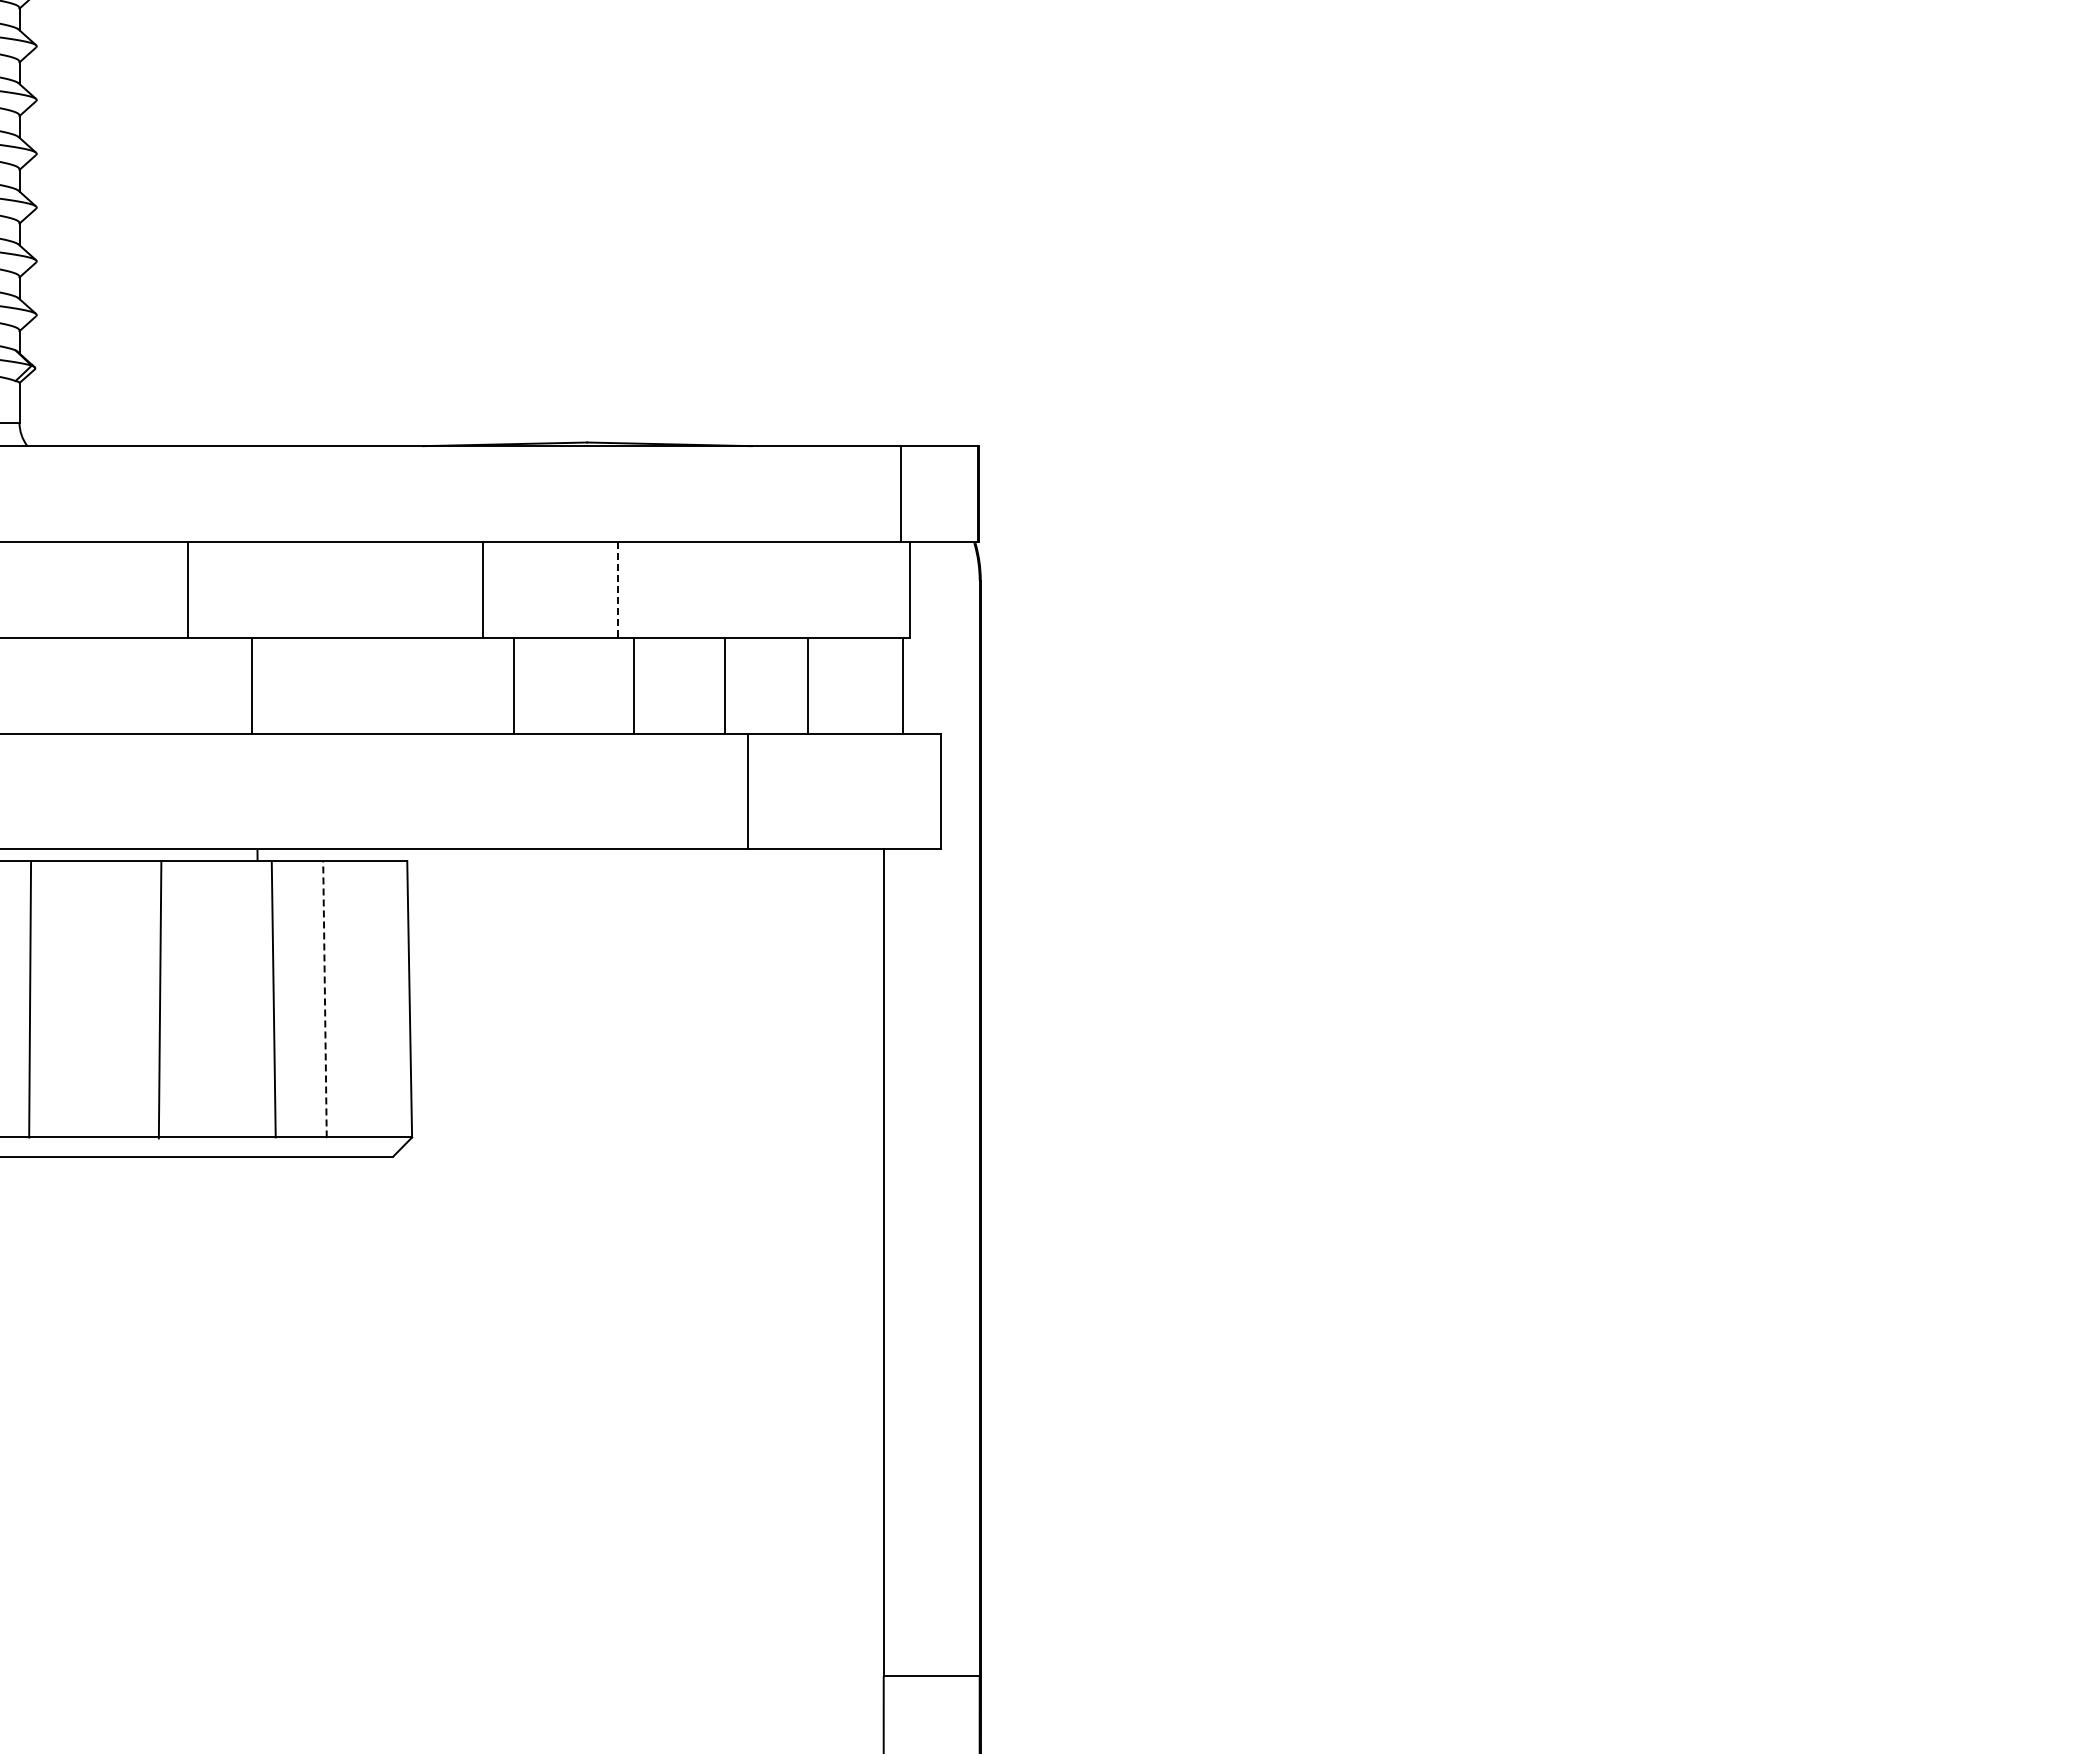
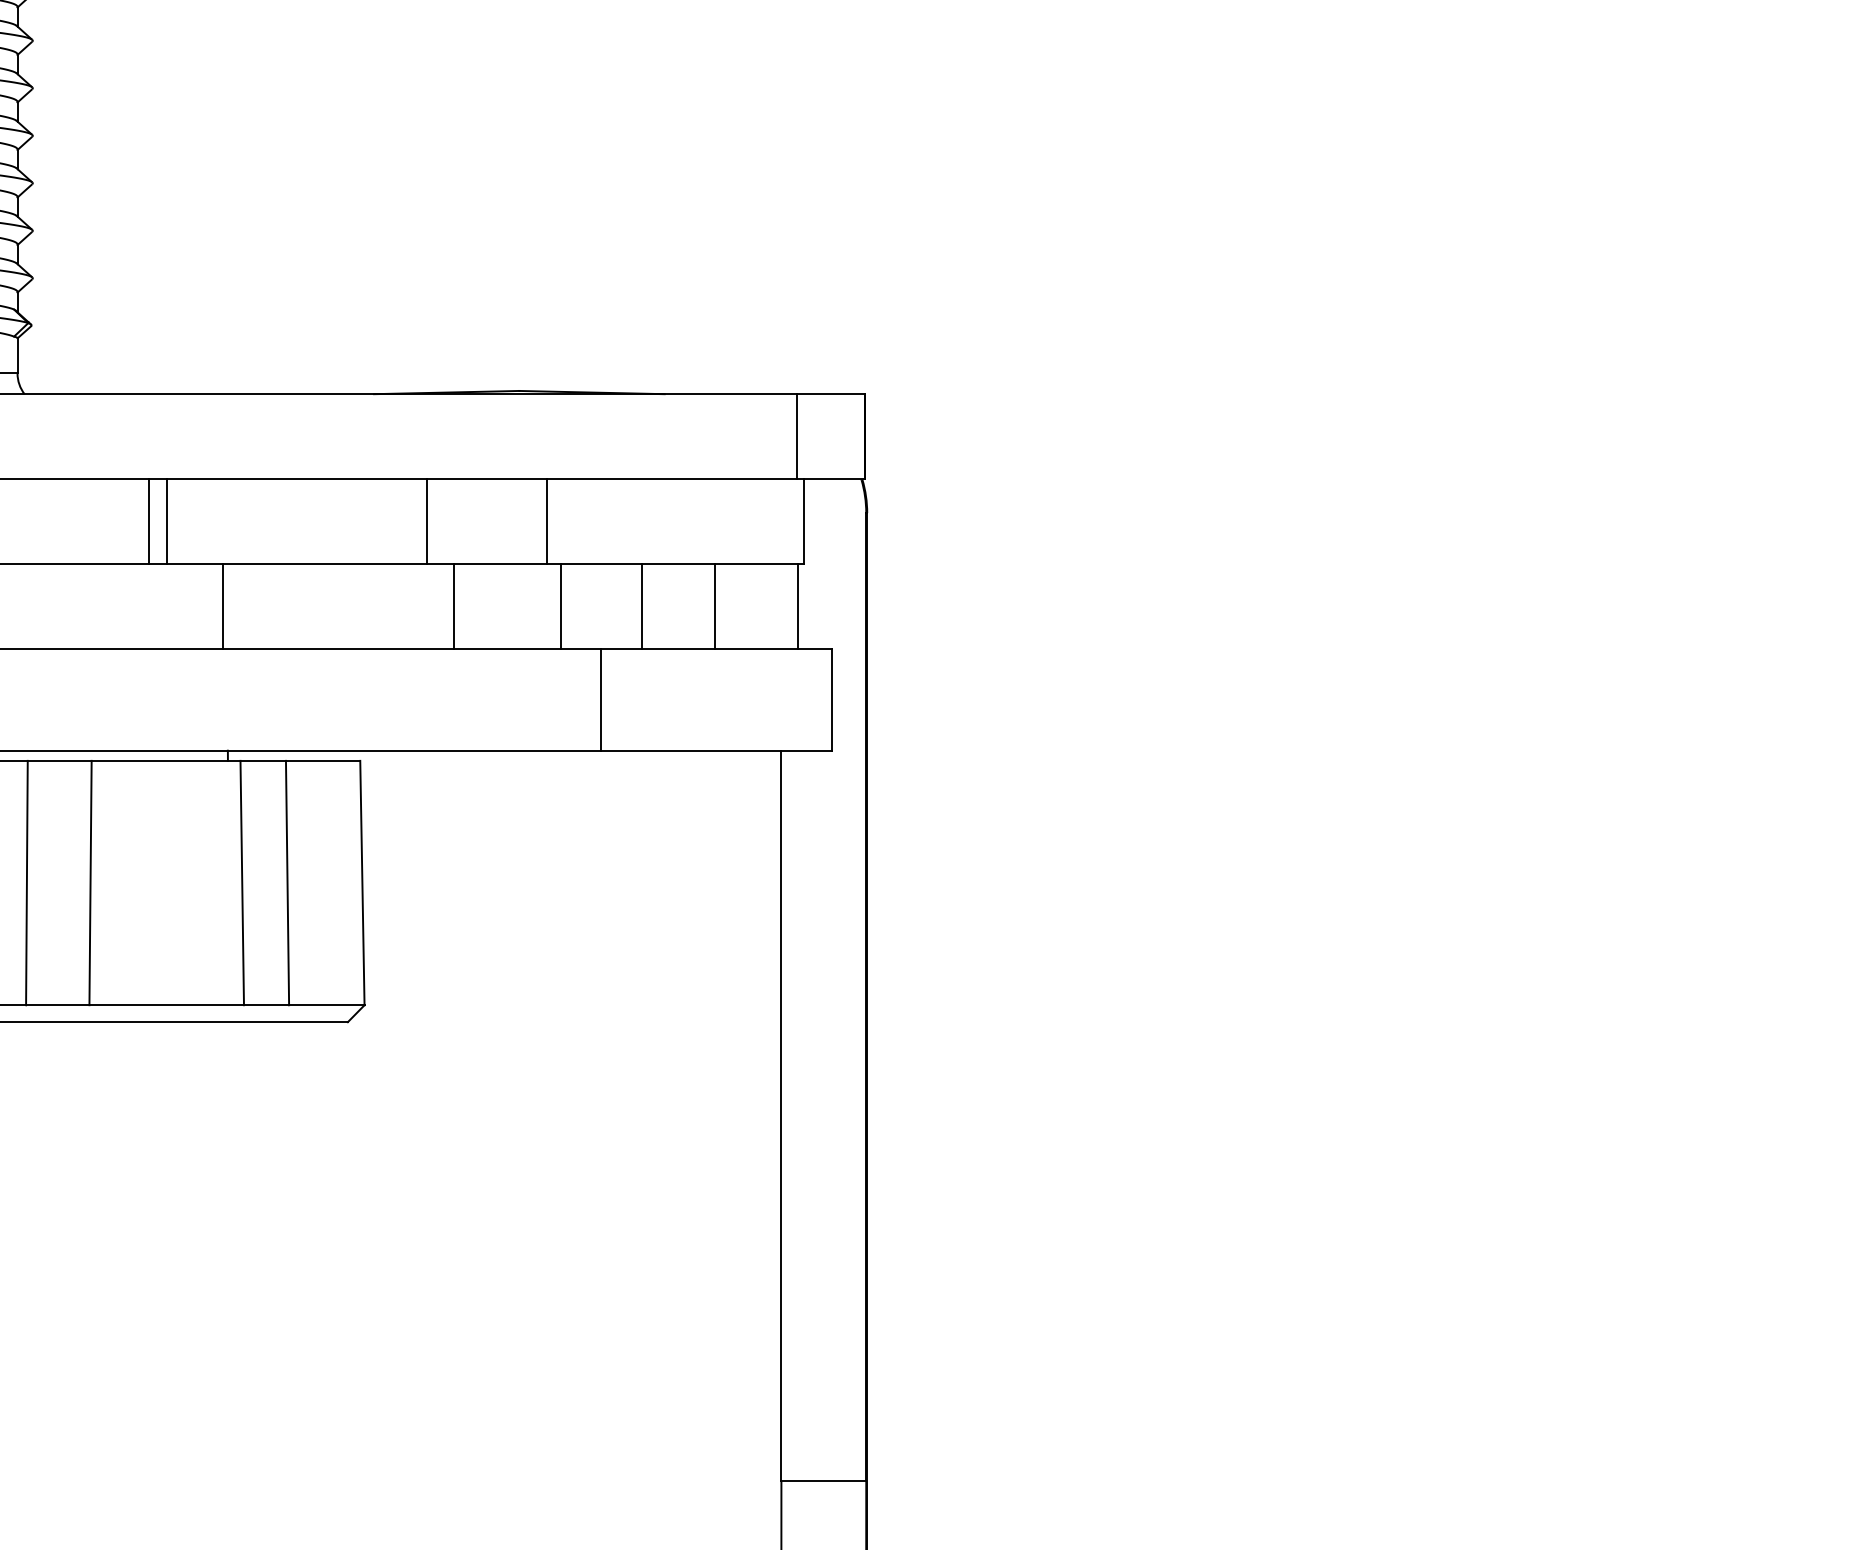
line: (168, 590) -> (149, 521), added
line: (618, 590) -> (546, 521), dashed -> solid
line: (747, 791) -> (600, 699), moved
line: (324, 998) -> (287, 882), dashed -> solid
line: (159, 1000) -> (90, 883), moved

